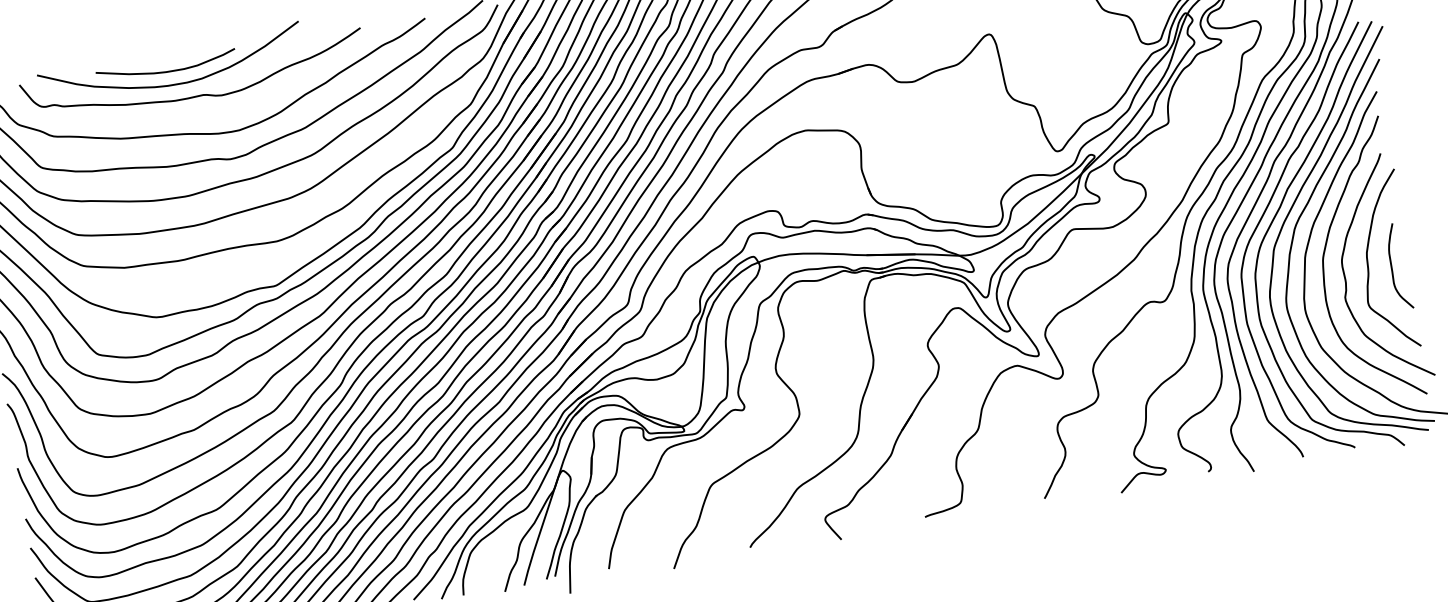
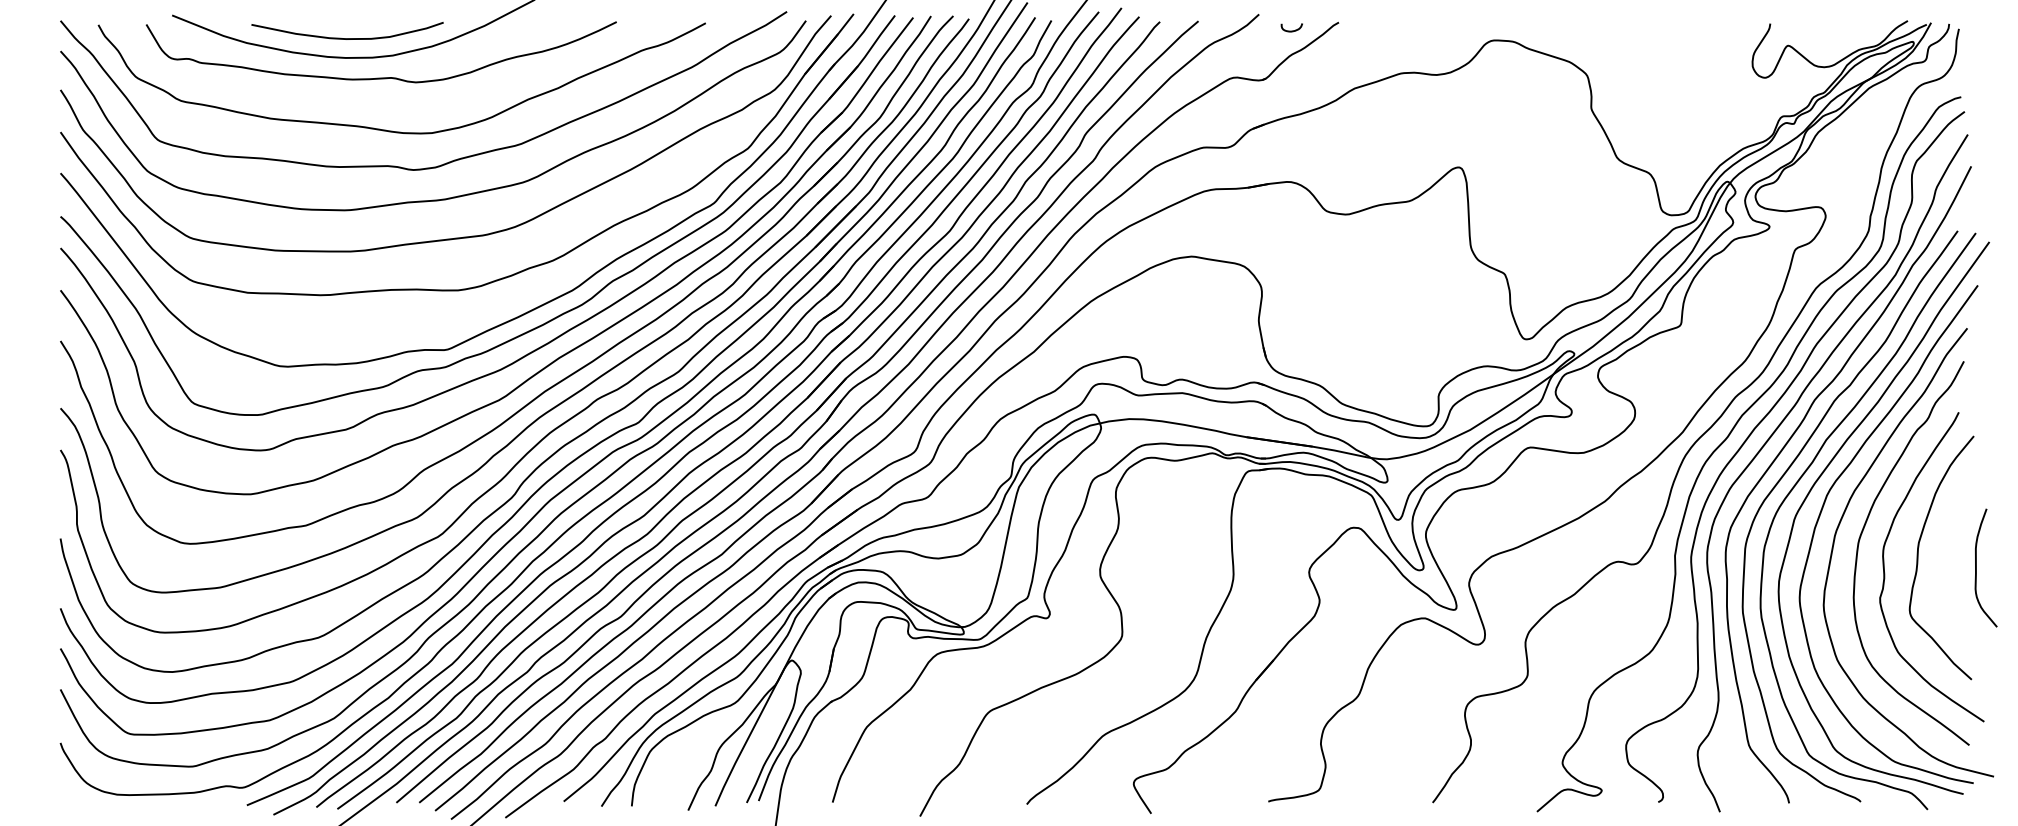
curve: (1391, 267) -> (1976, 567), moved

